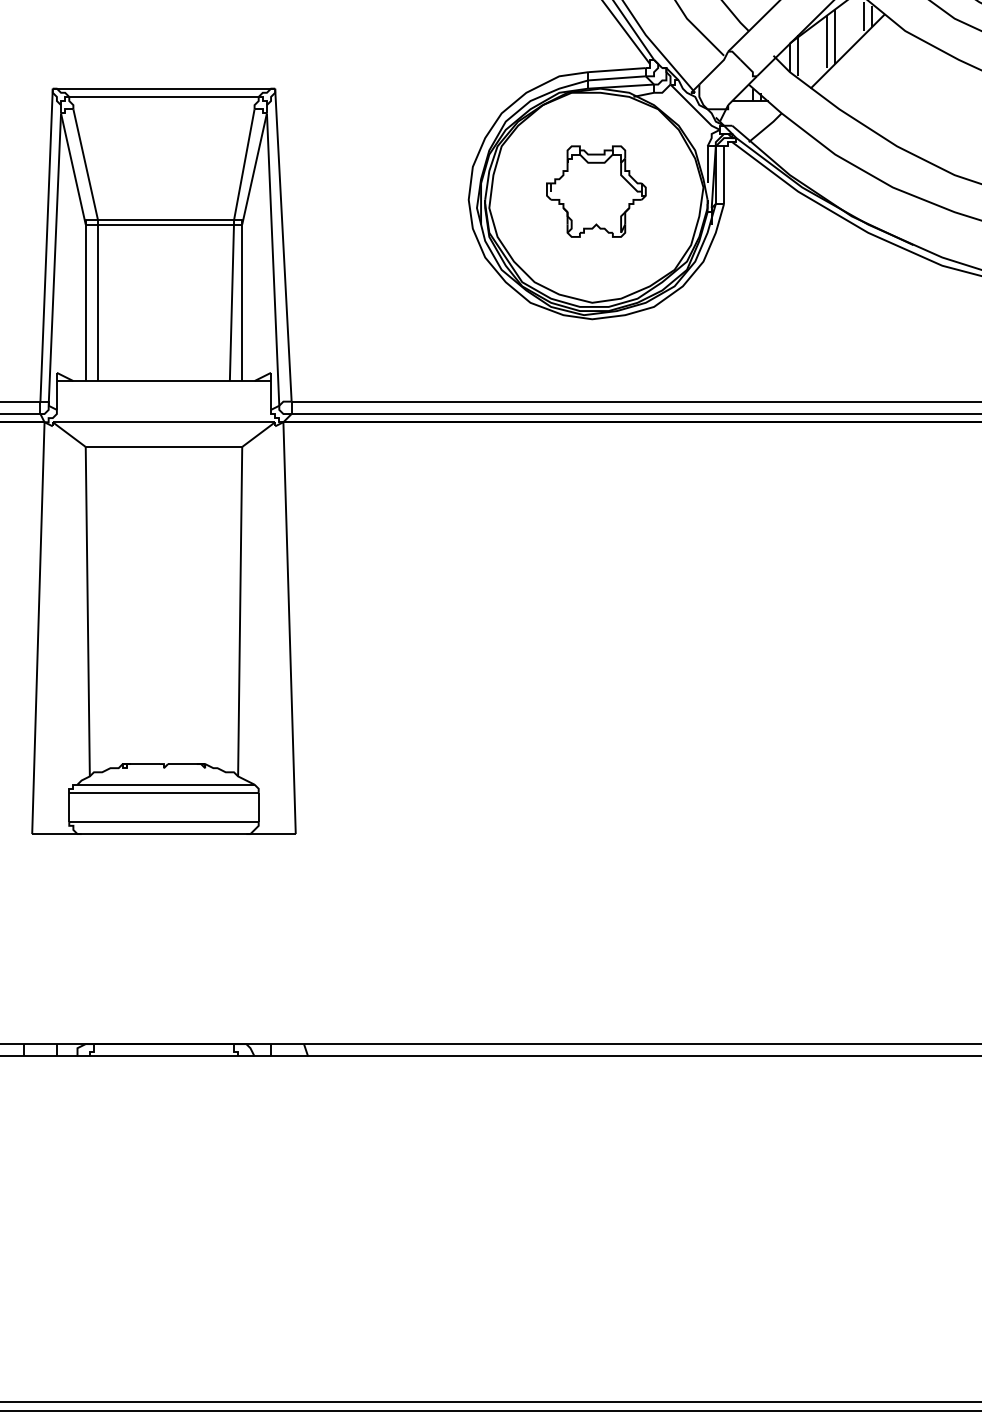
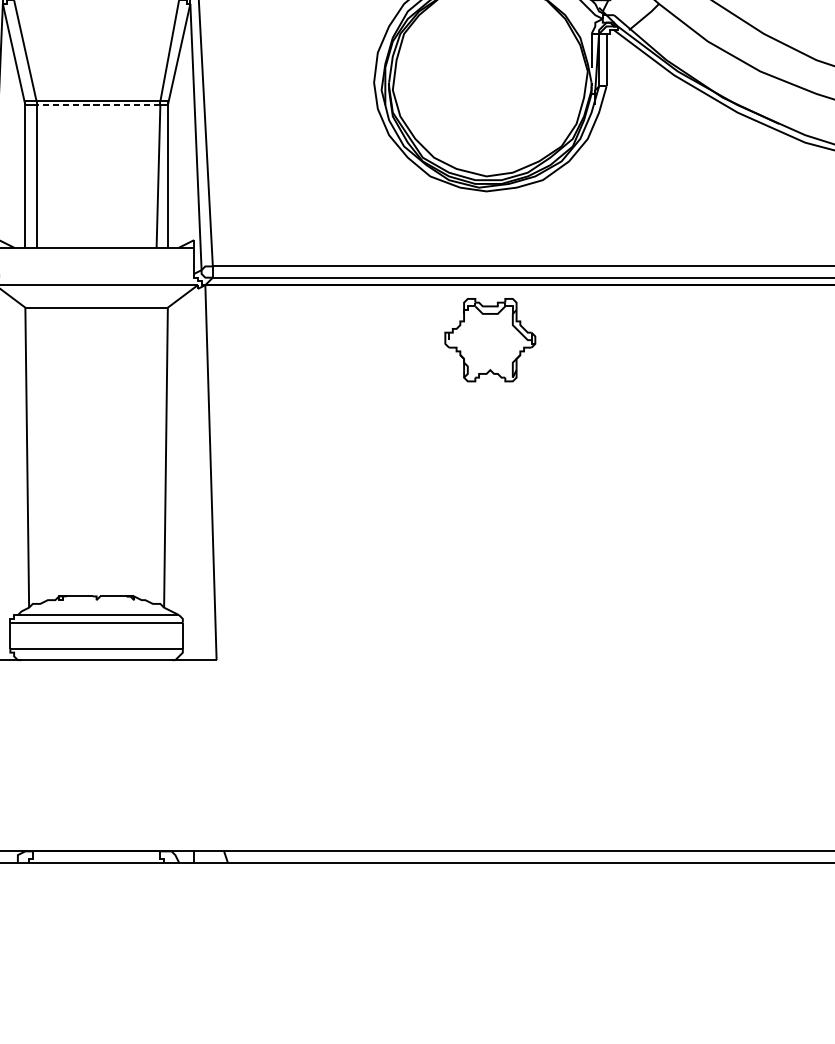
part: (596, 191) -> (490, 340), moved
line: (166, 224) -> (98, 105), solid -> dashed

